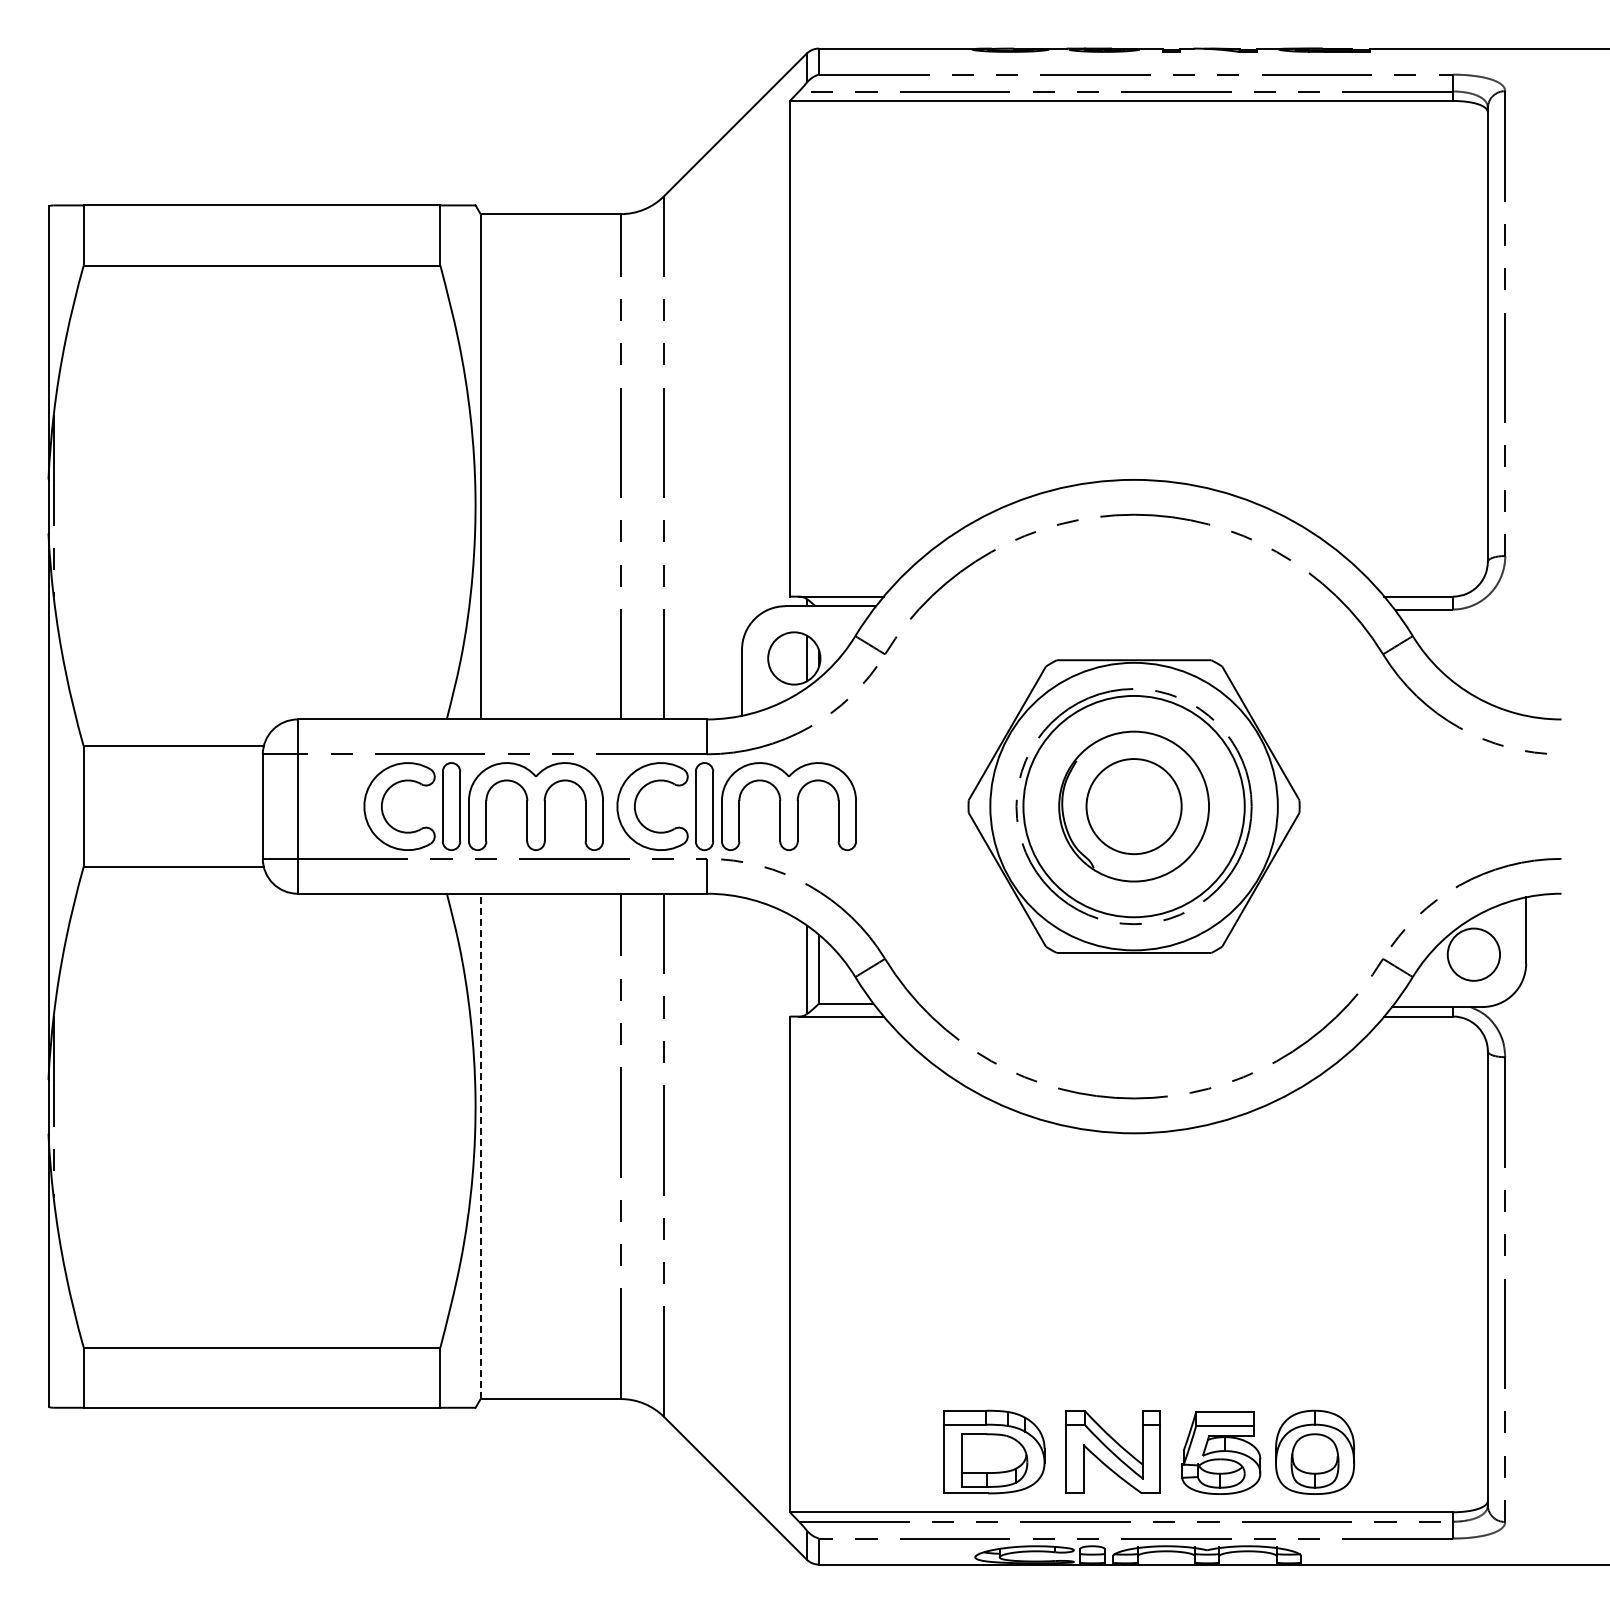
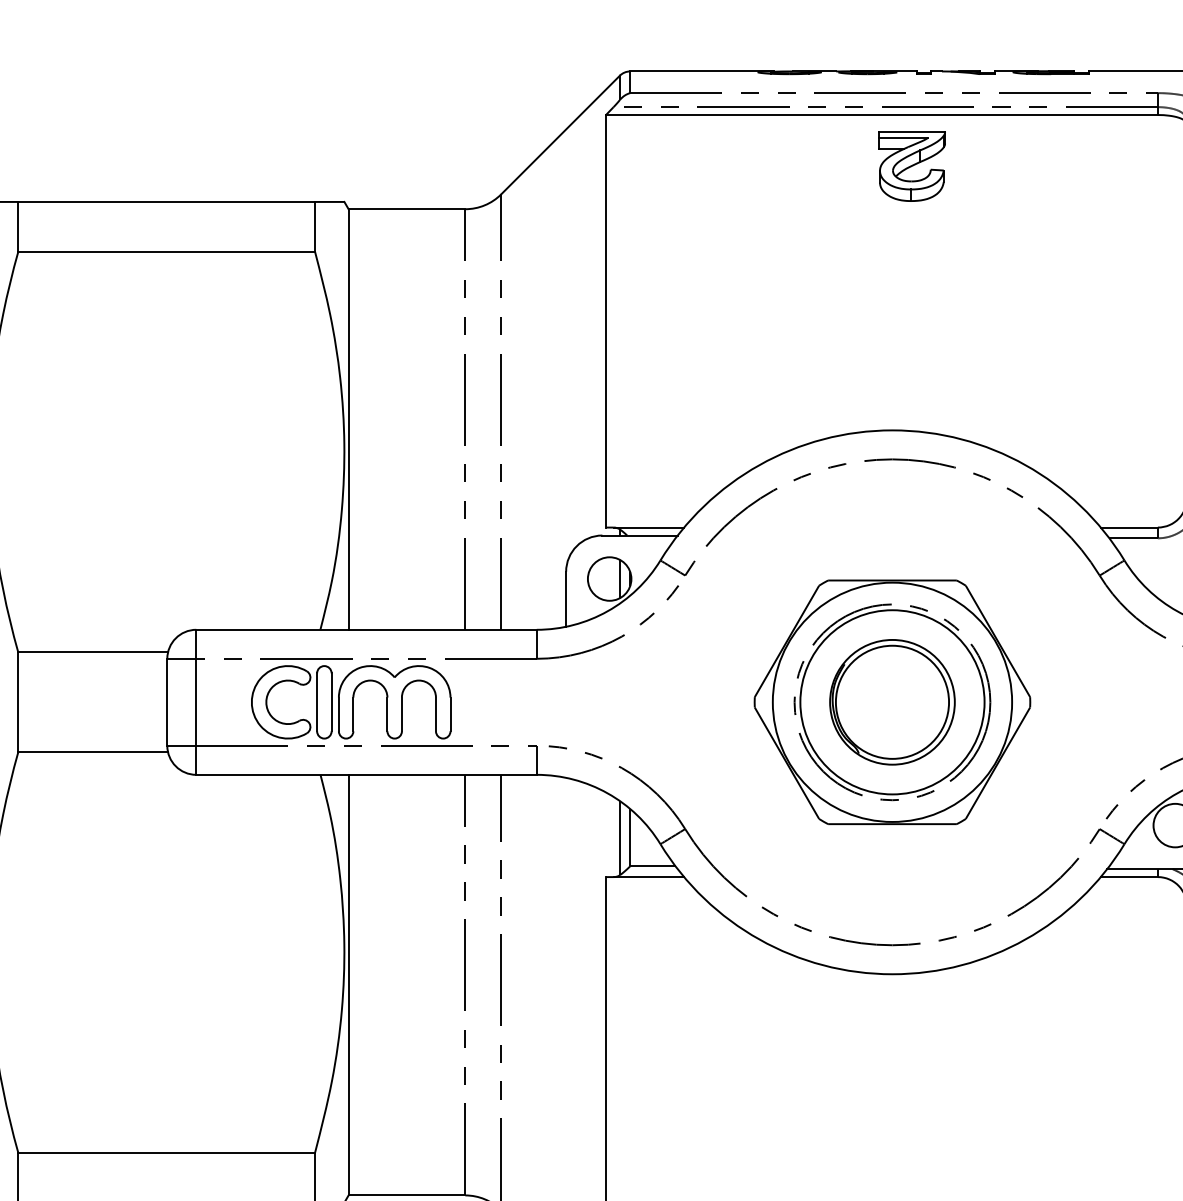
part: (1157, 162) -> (911, 166), added
part: (736, 806) -> (561, 702), removed
circle: (1134, 806) -> (892, 702), size x1.43
line: (480, 1146) -> (348, 985), dashed -> solid

